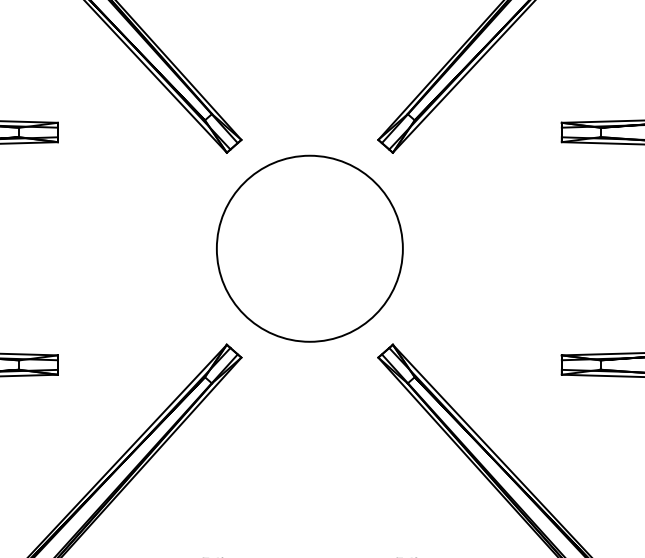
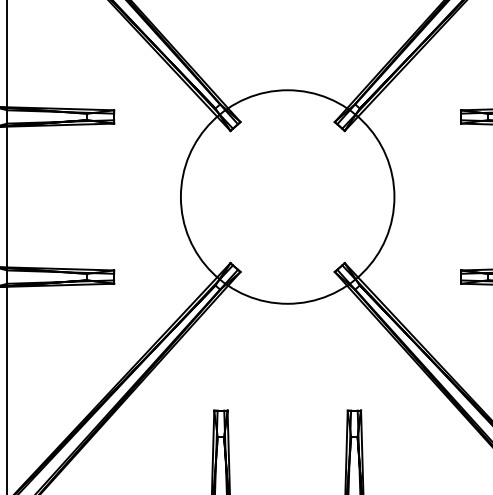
circle: (309, 247) -> (287, 196), size x1.67

